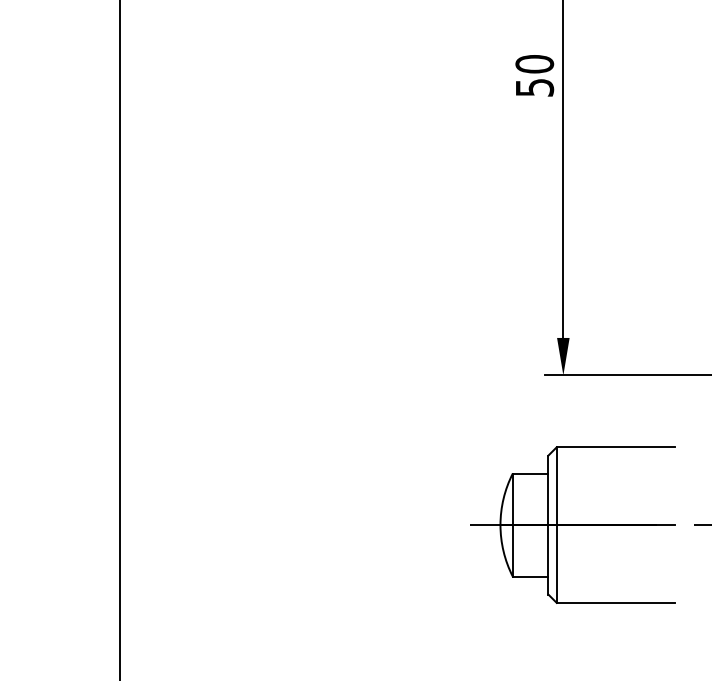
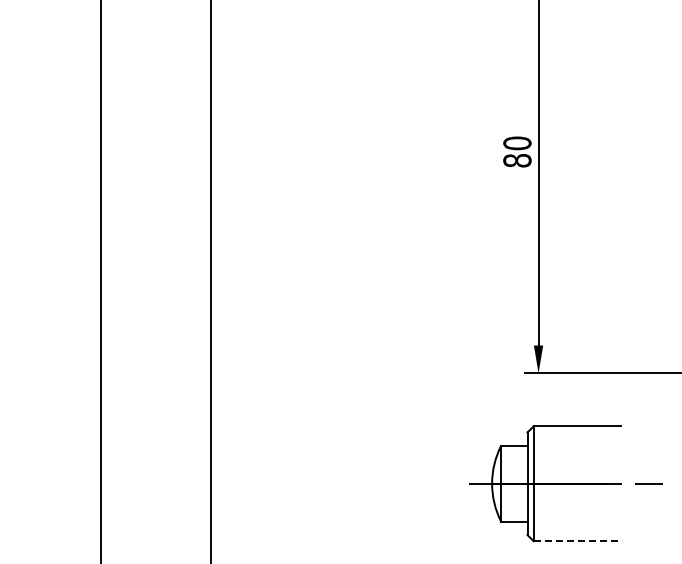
text: (534, 87) -> (517, 160), 50 -> 80
line: (616, 603) -> (577, 541), solid -> dashed

